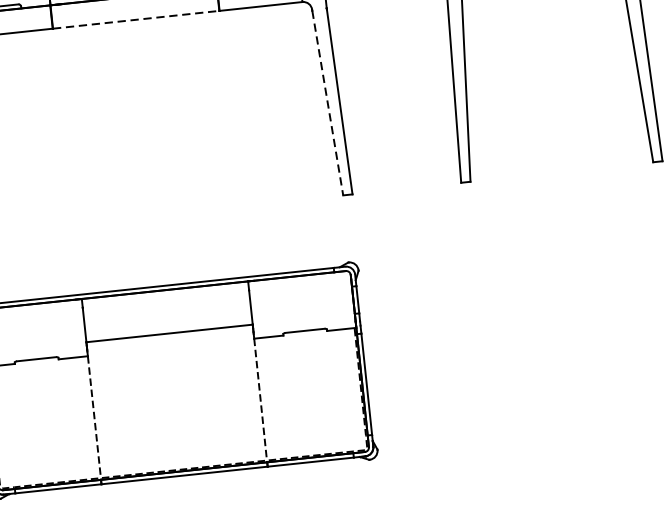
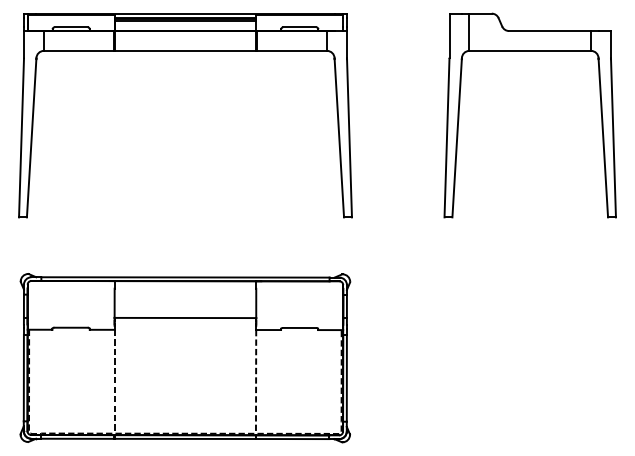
line: (136, 19) -> (185, 50), dashed -> solid
line: (327, 103) -> (339, 138), dashed -> solid

